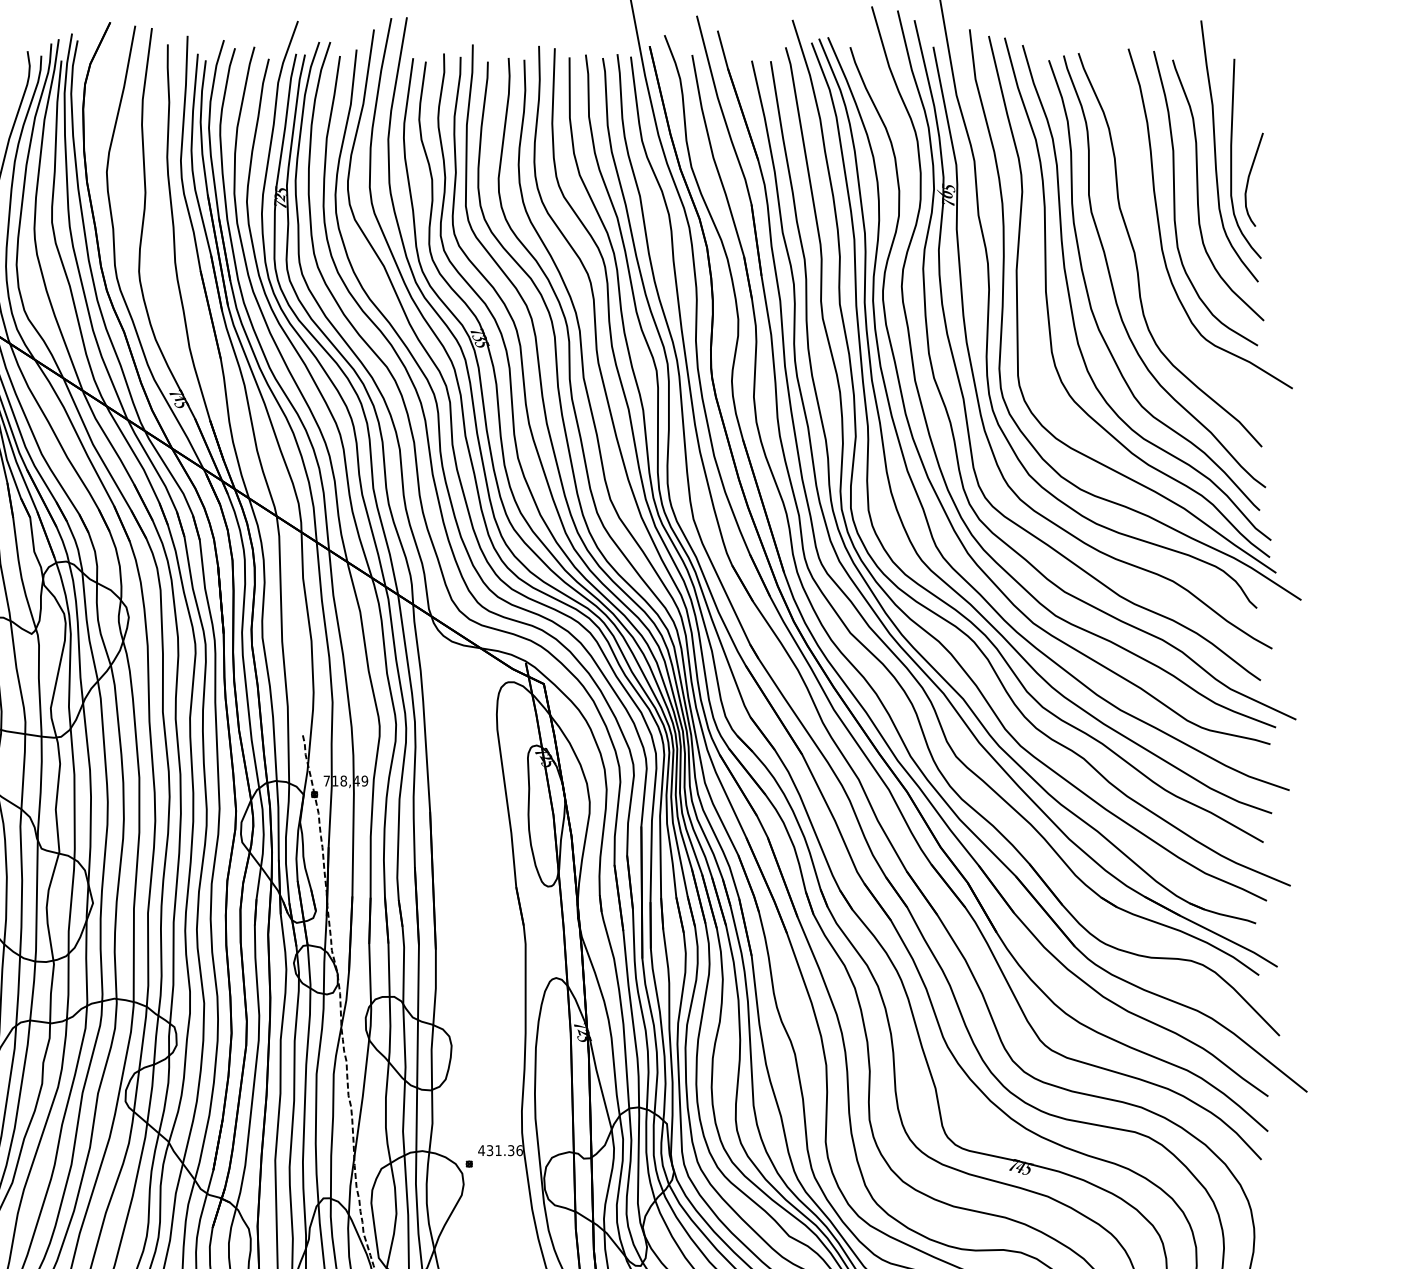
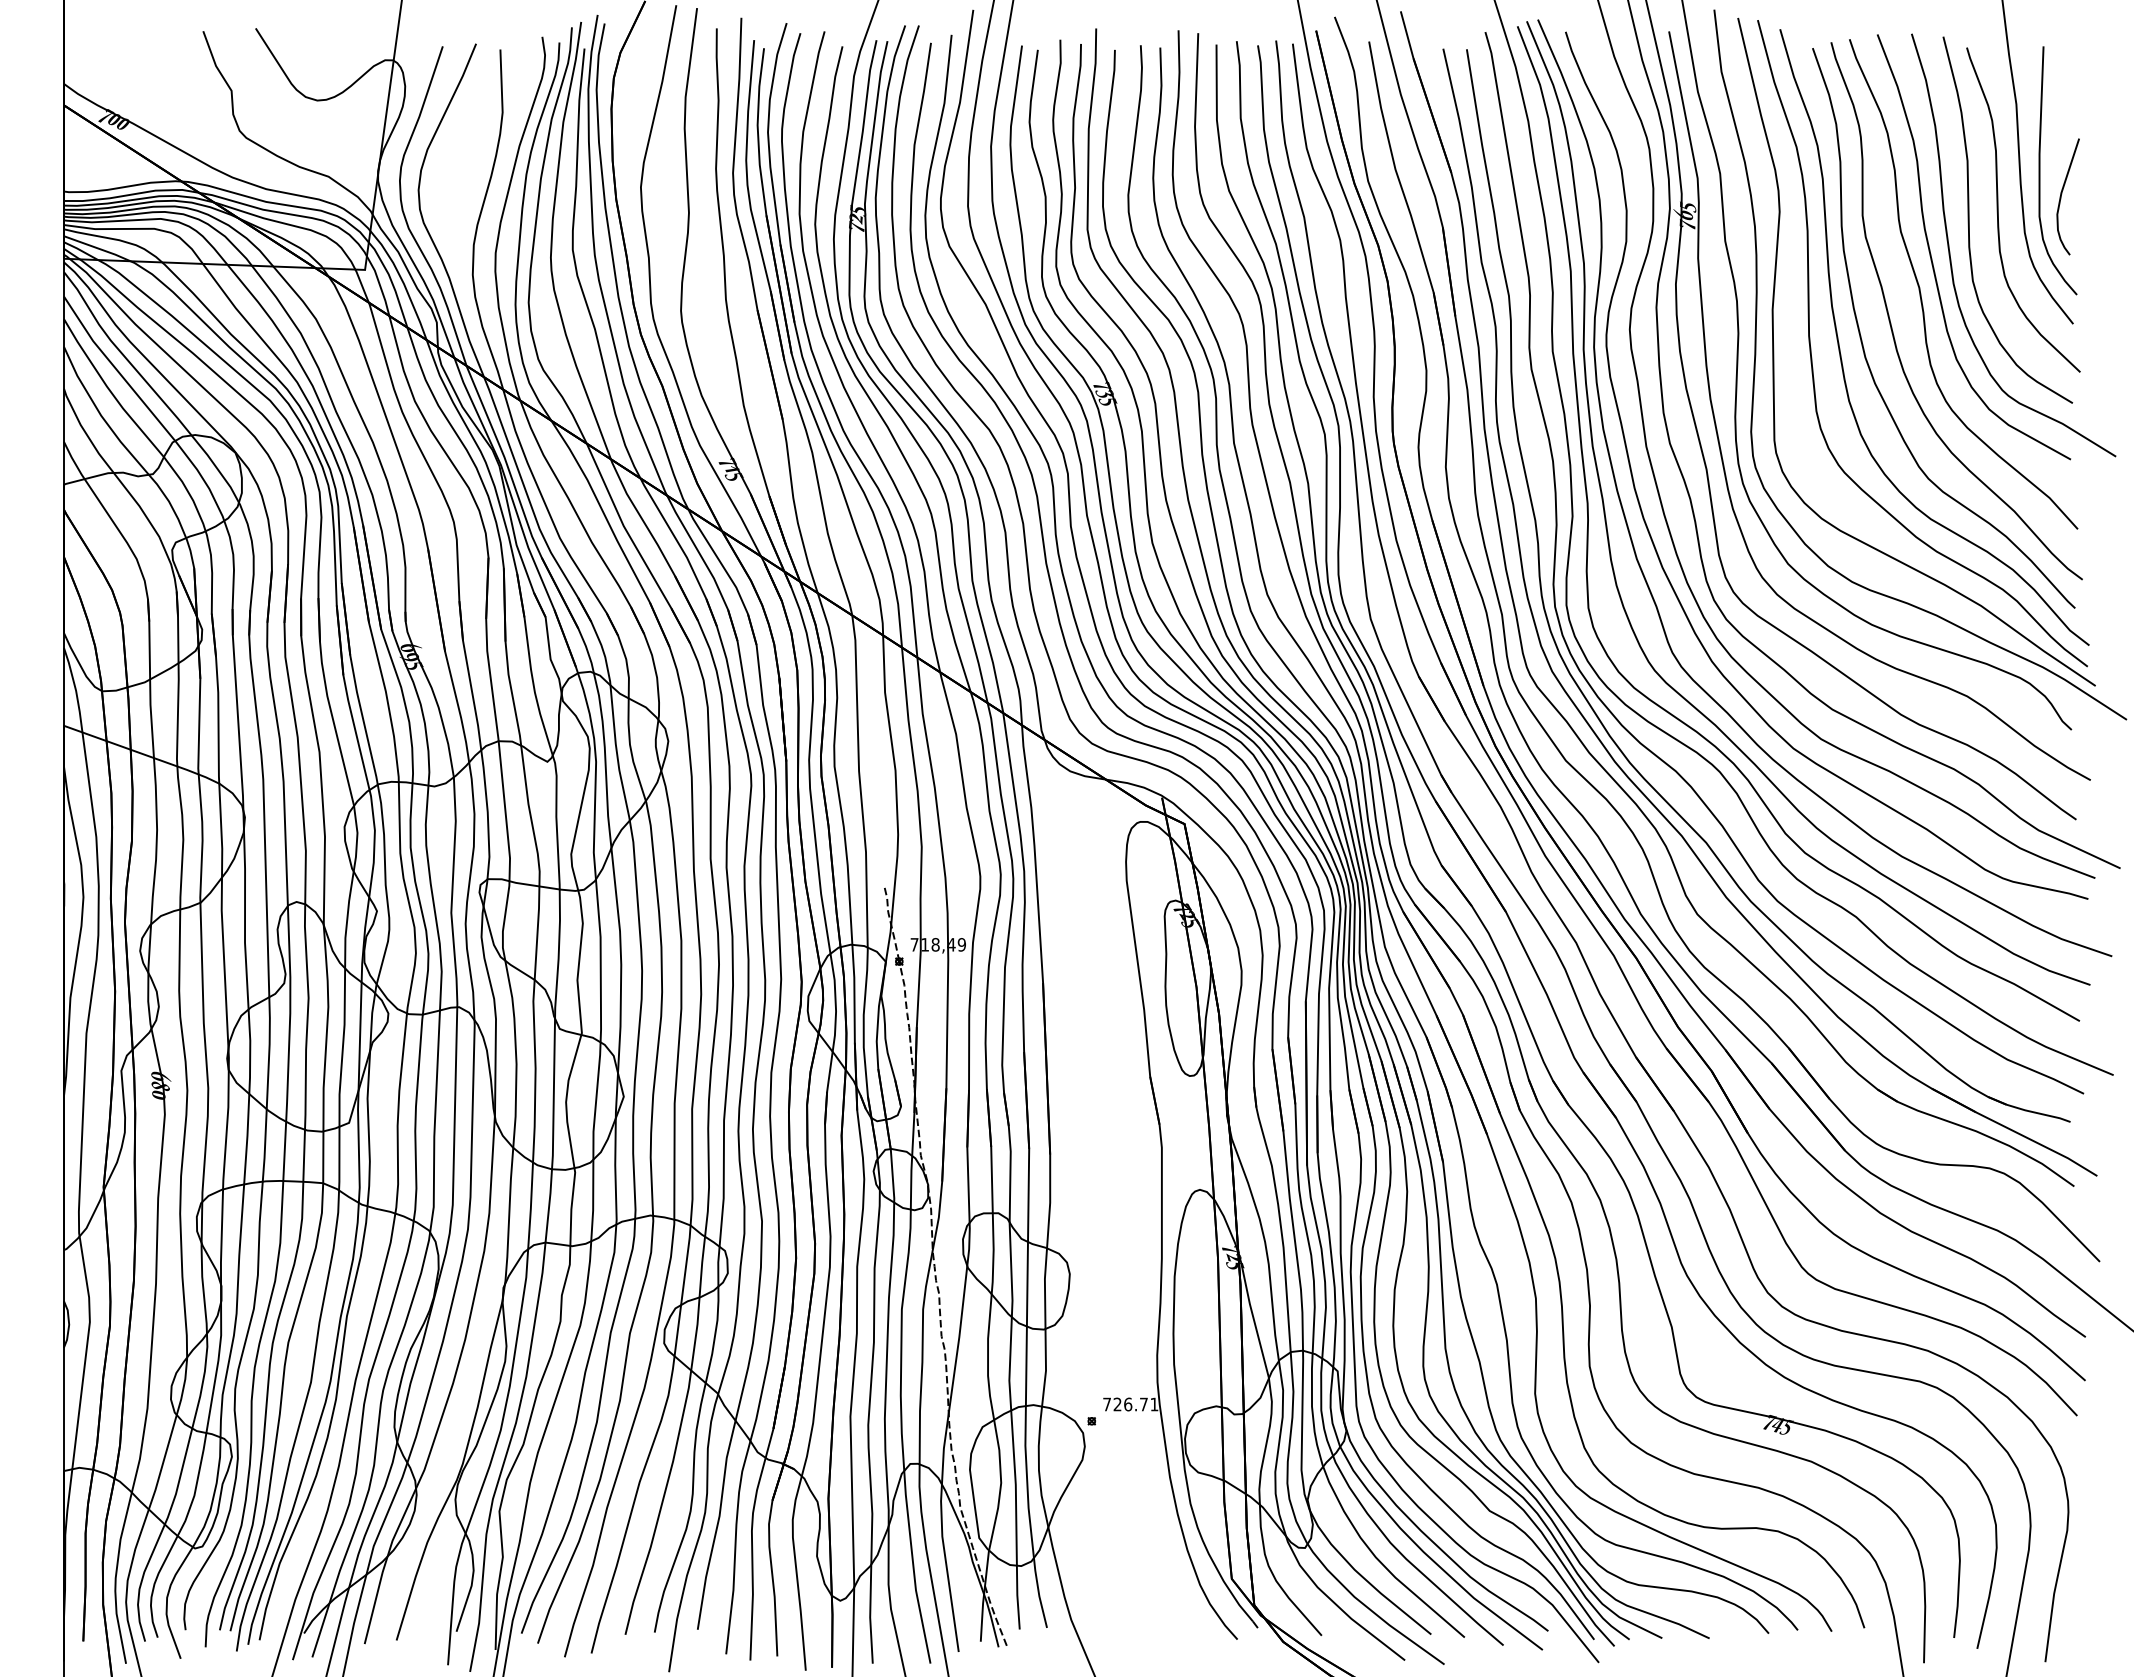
curve: (1144, 225) -> (1931, 253), added
text: (500, 1150) -> (1130, 1404), 431.36 -> 726.71

